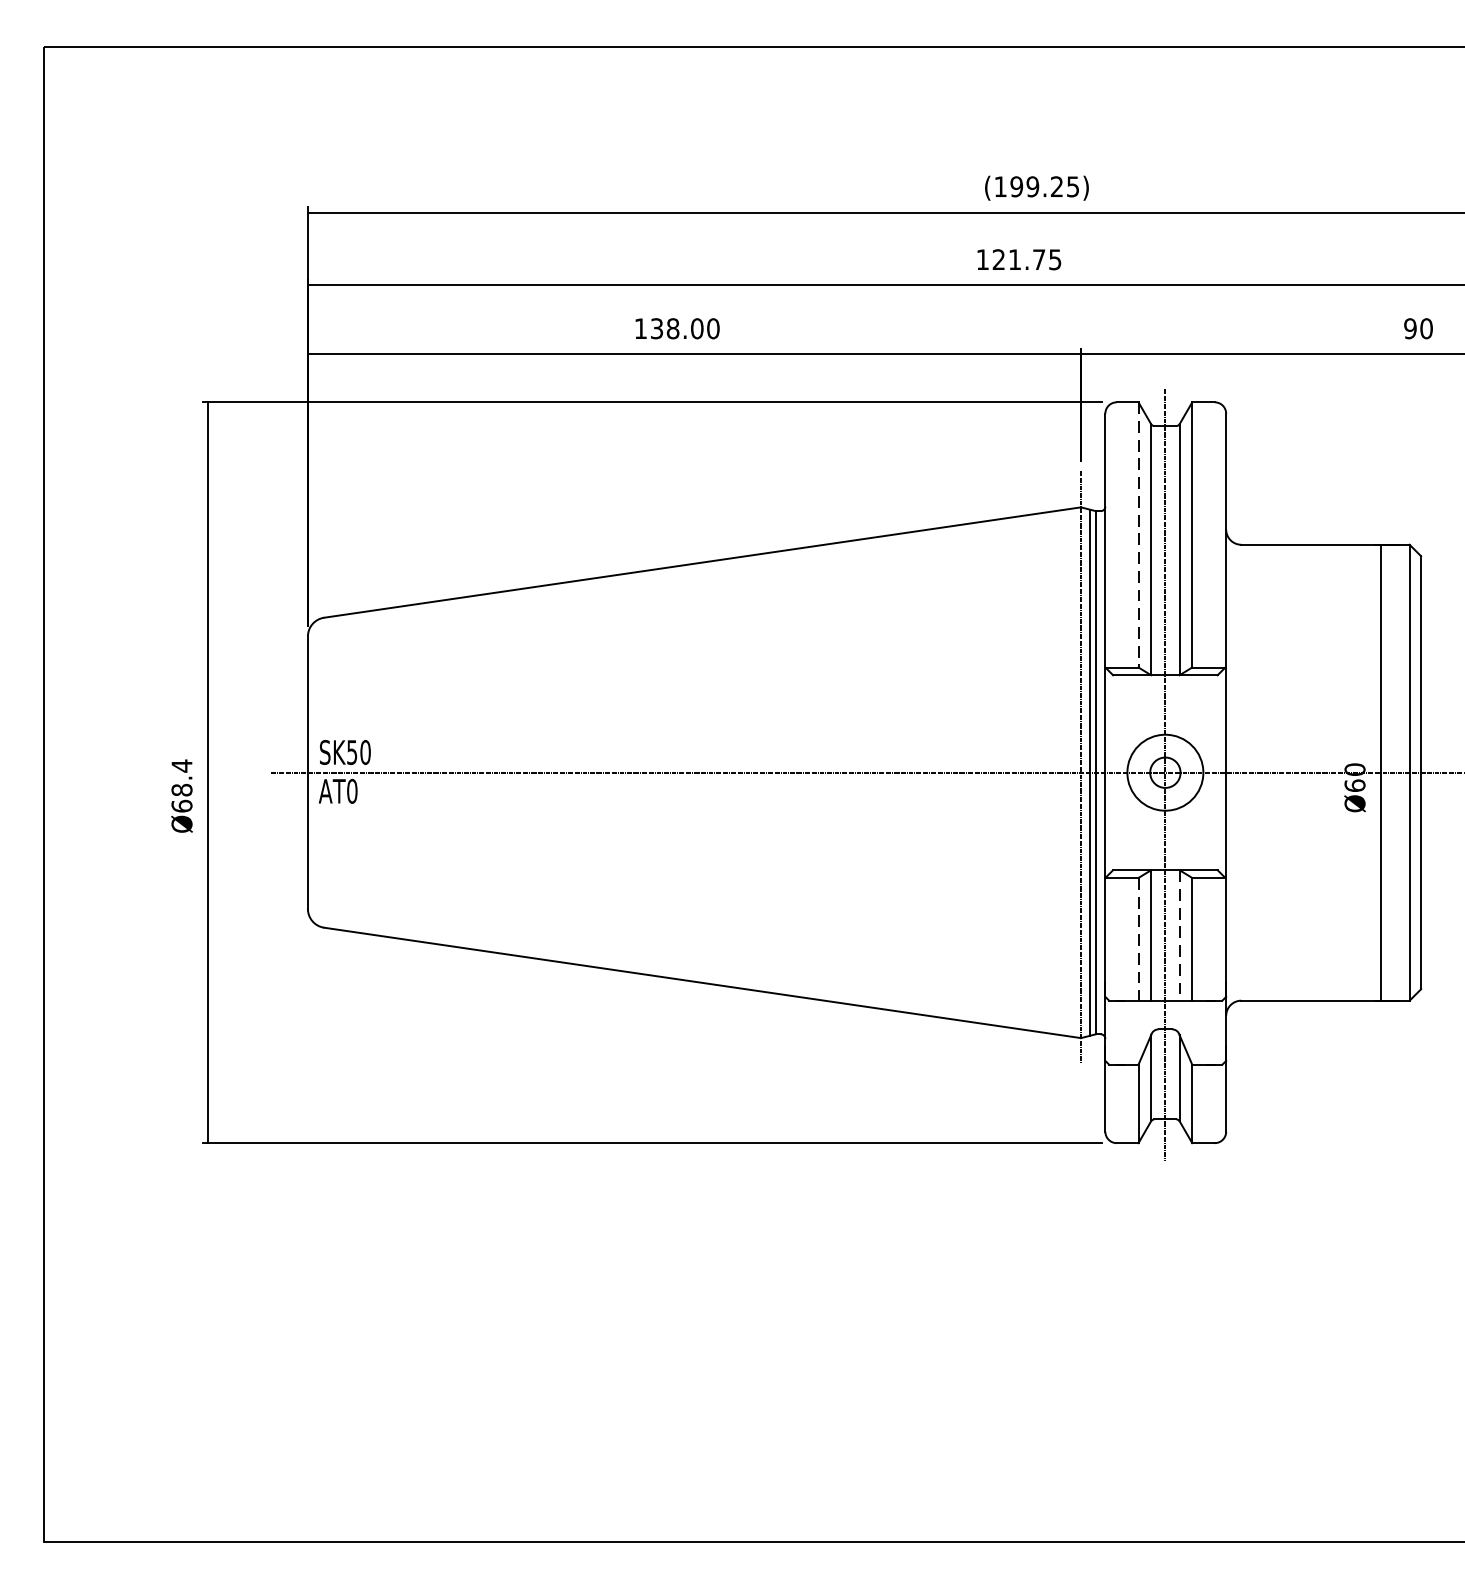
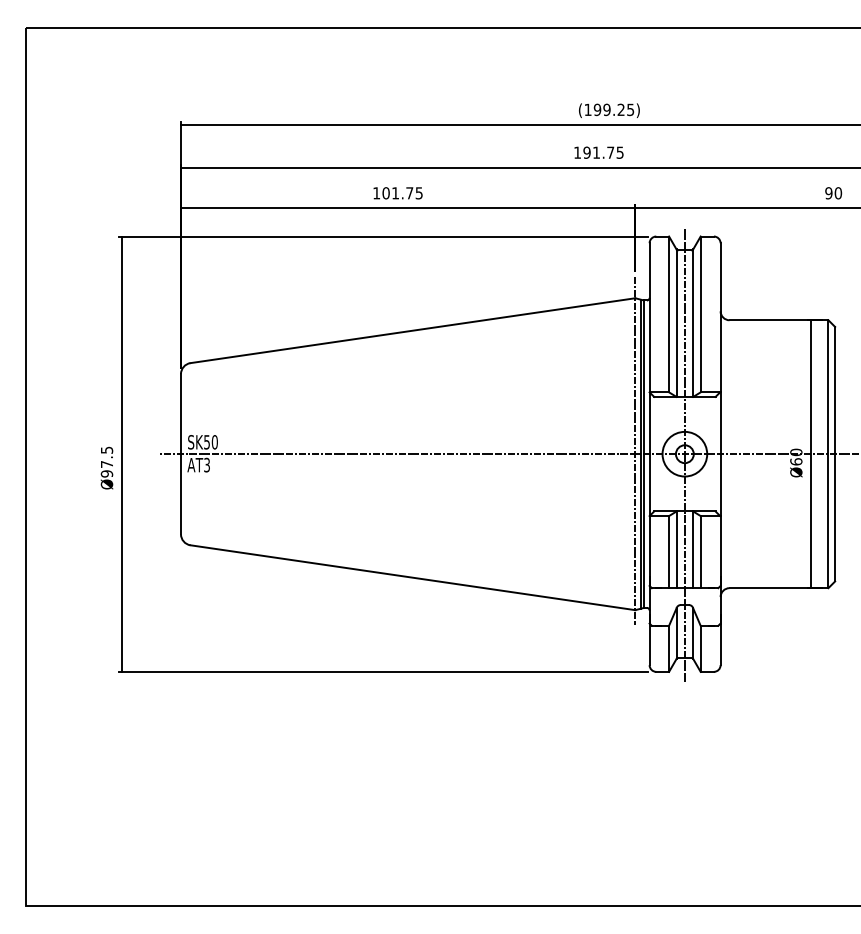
text: (997, 259) -> (586, 152), 121.75 -> 191.75
text: (684, 329) -> (402, 193), 138.00 -> 101.75
line: (1139, 534) -> (669, 314), dashed -> solid
text: (181, 785) -> (106, 461), Ø68.4 -> Ø97.5
text: (353, 790) -> (207, 464), AT0 -> AT3
line: (1180, 936) -> (693, 550), dashed -> solid
line: (1139, 939) -> (669, 552), dashed -> solid

